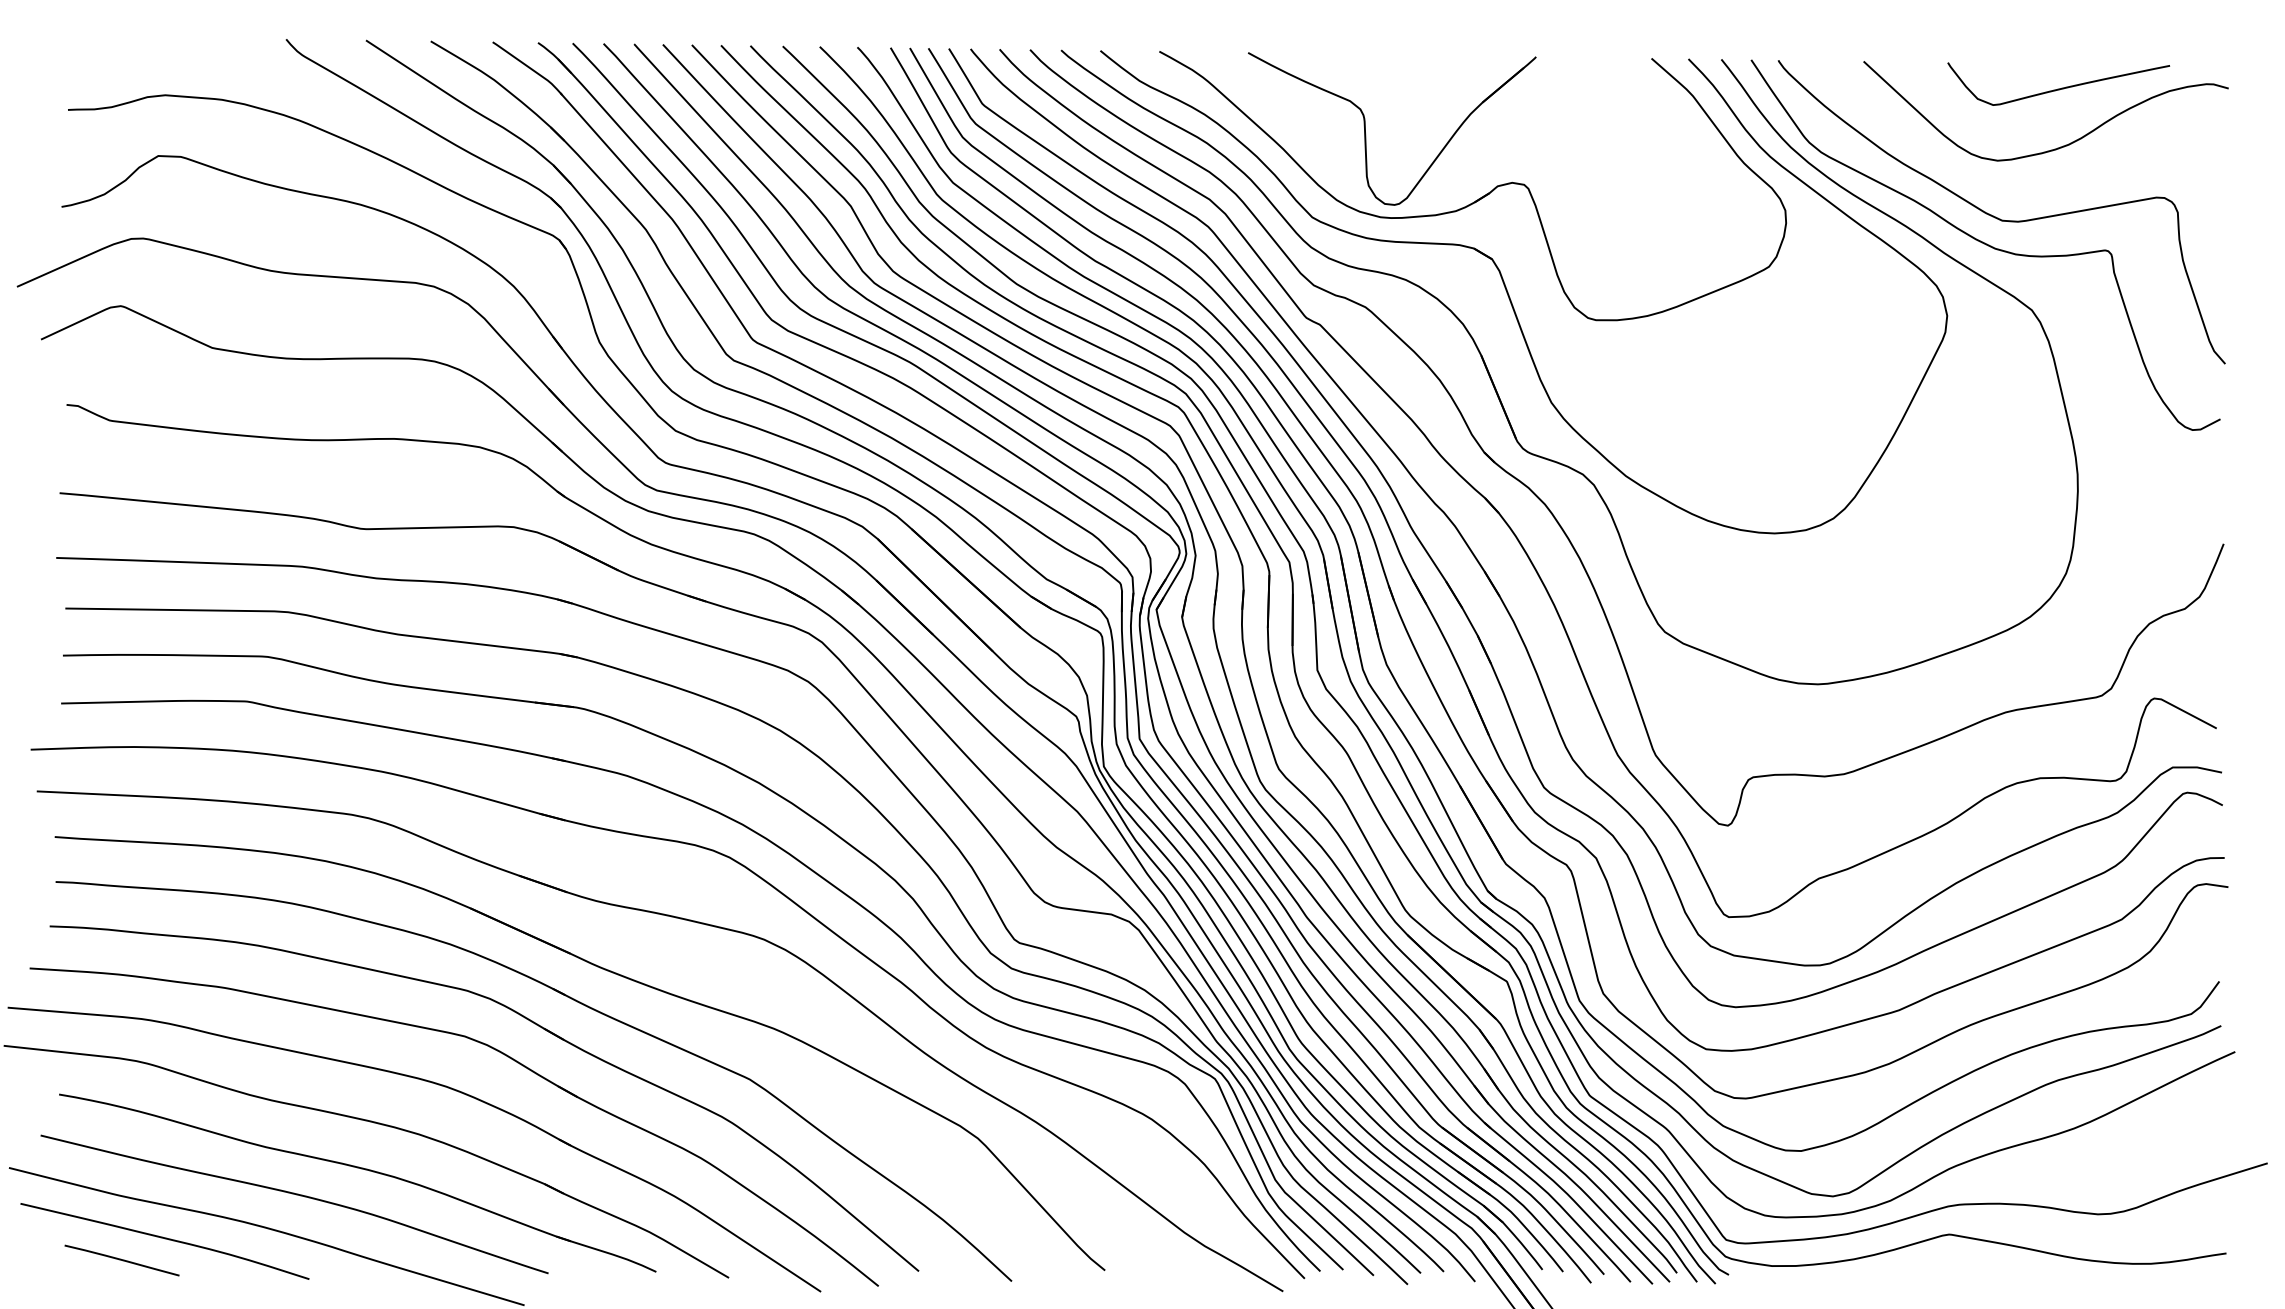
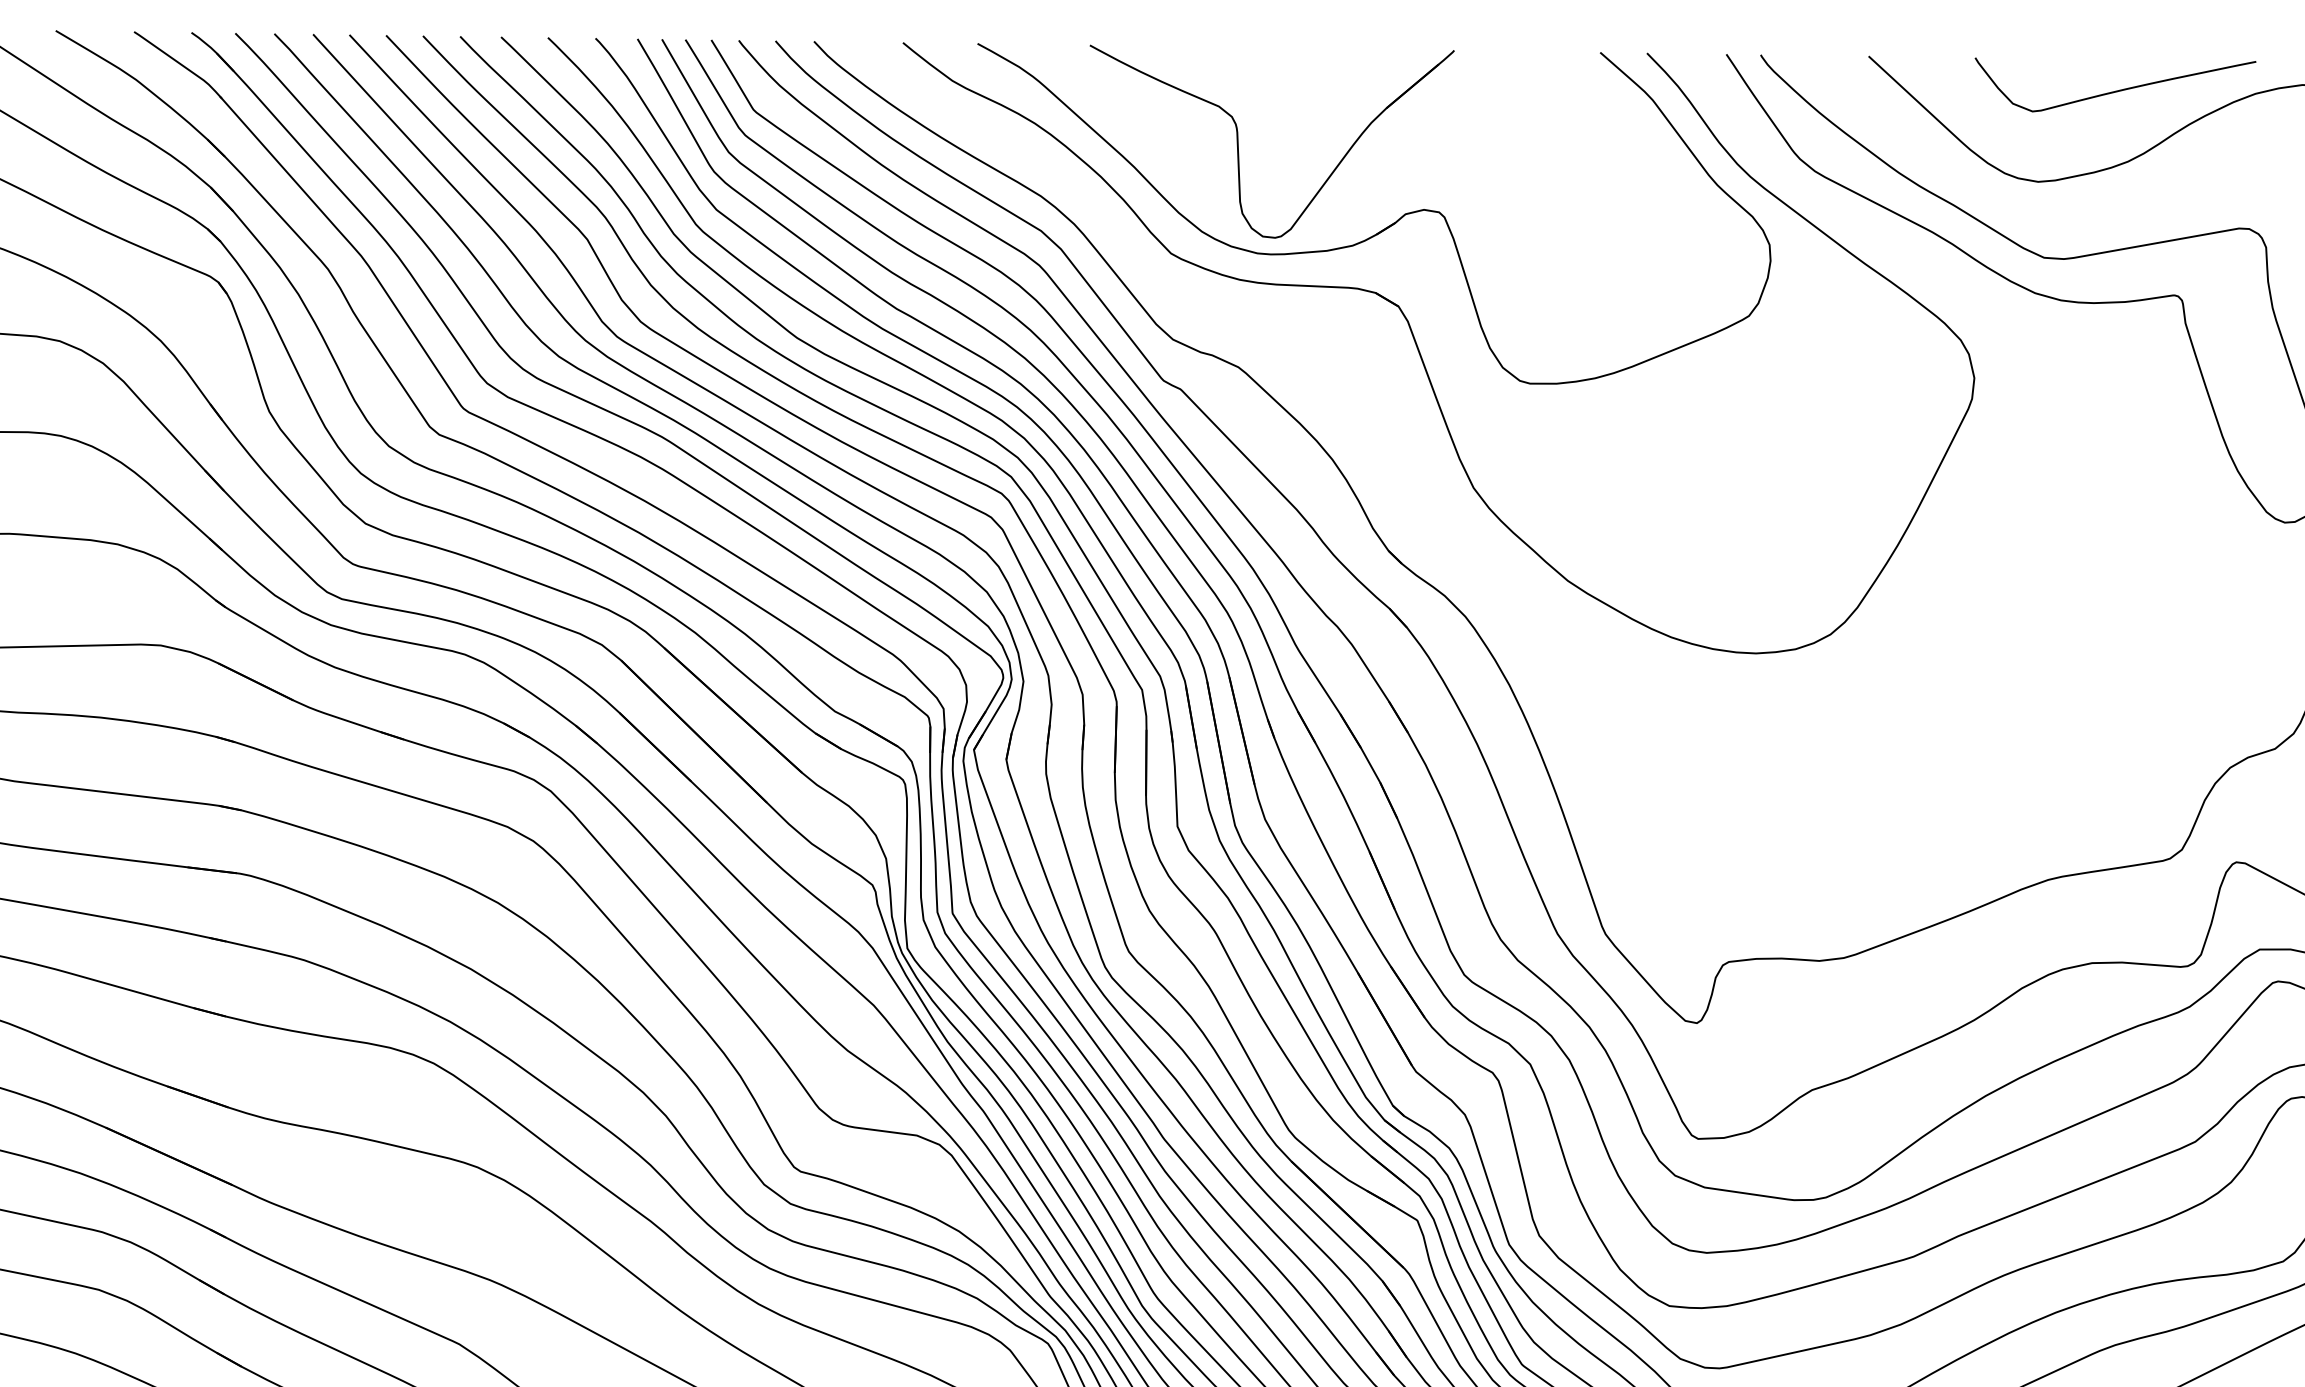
part: (1499, 395) -> (1407, 478), removed

